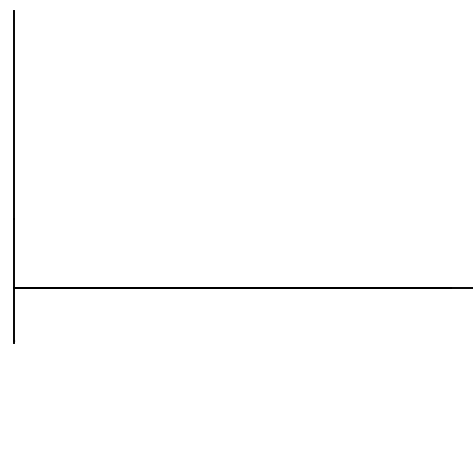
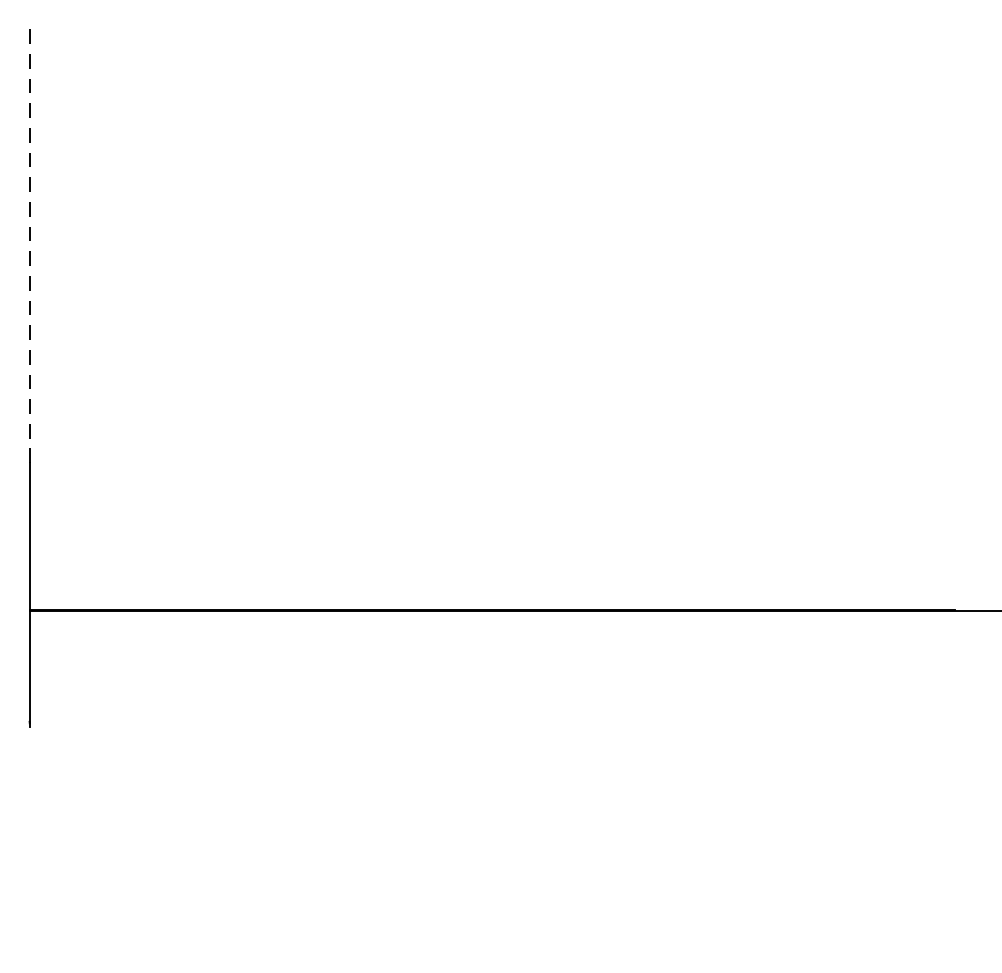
line: (14, 115) -> (30, 244), solid -> dashed

